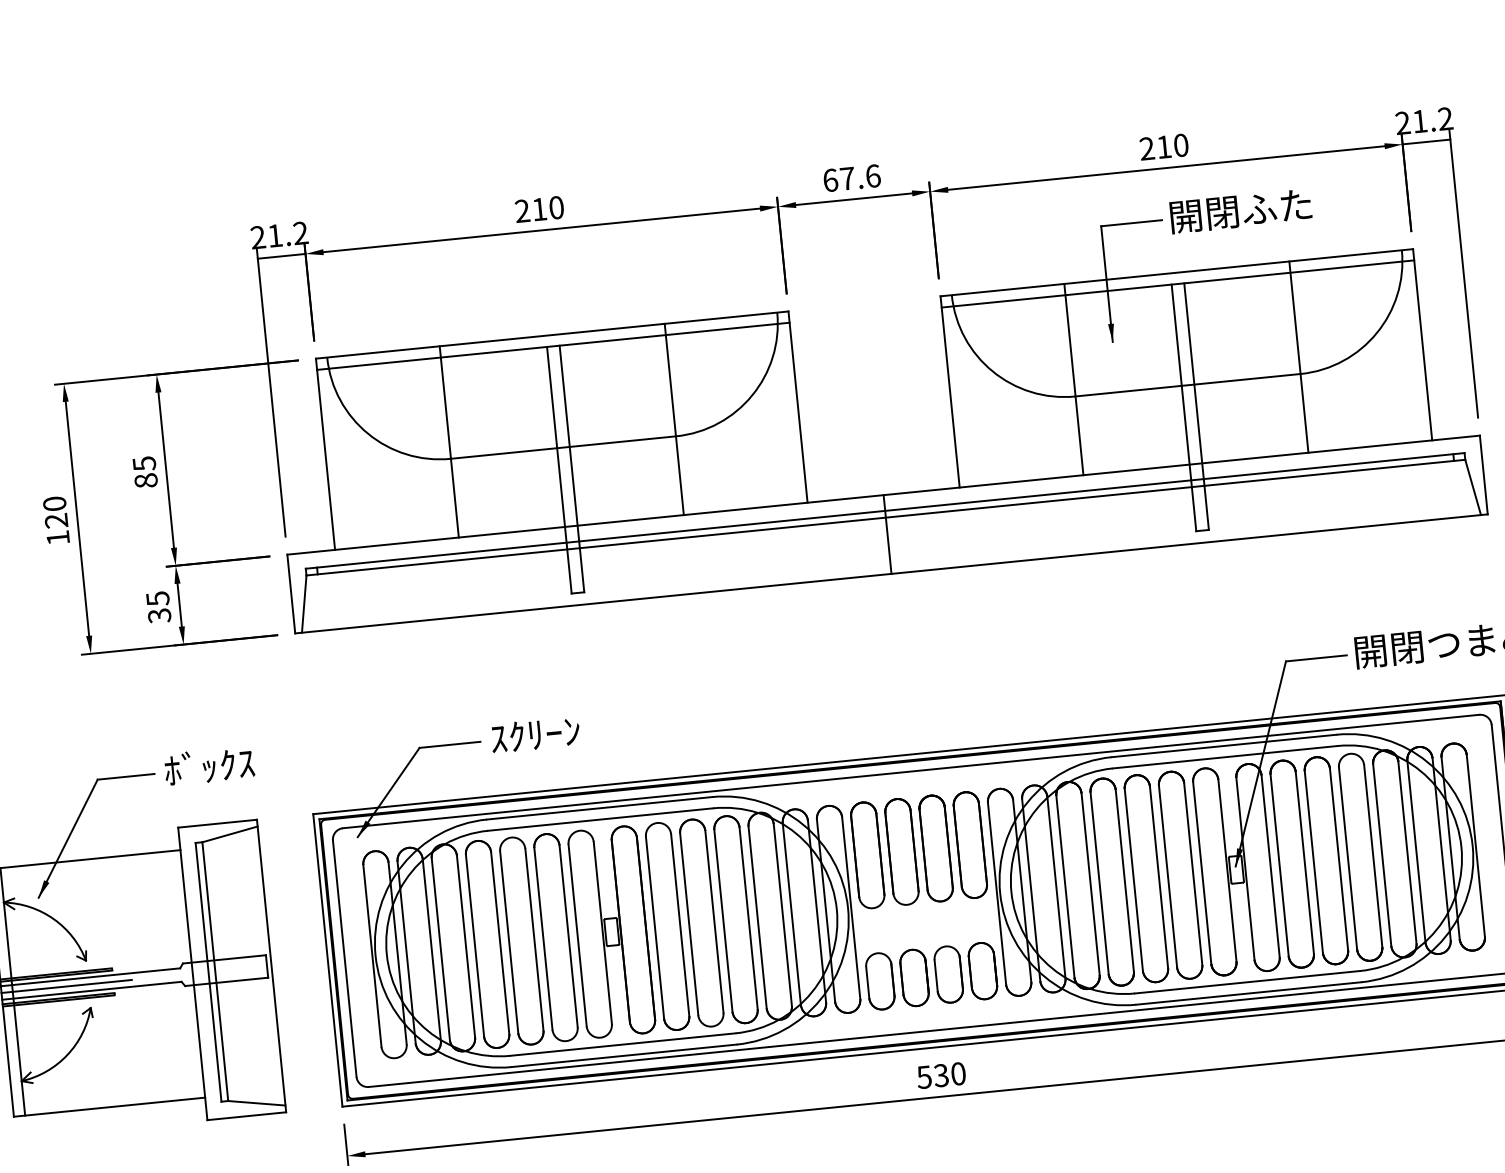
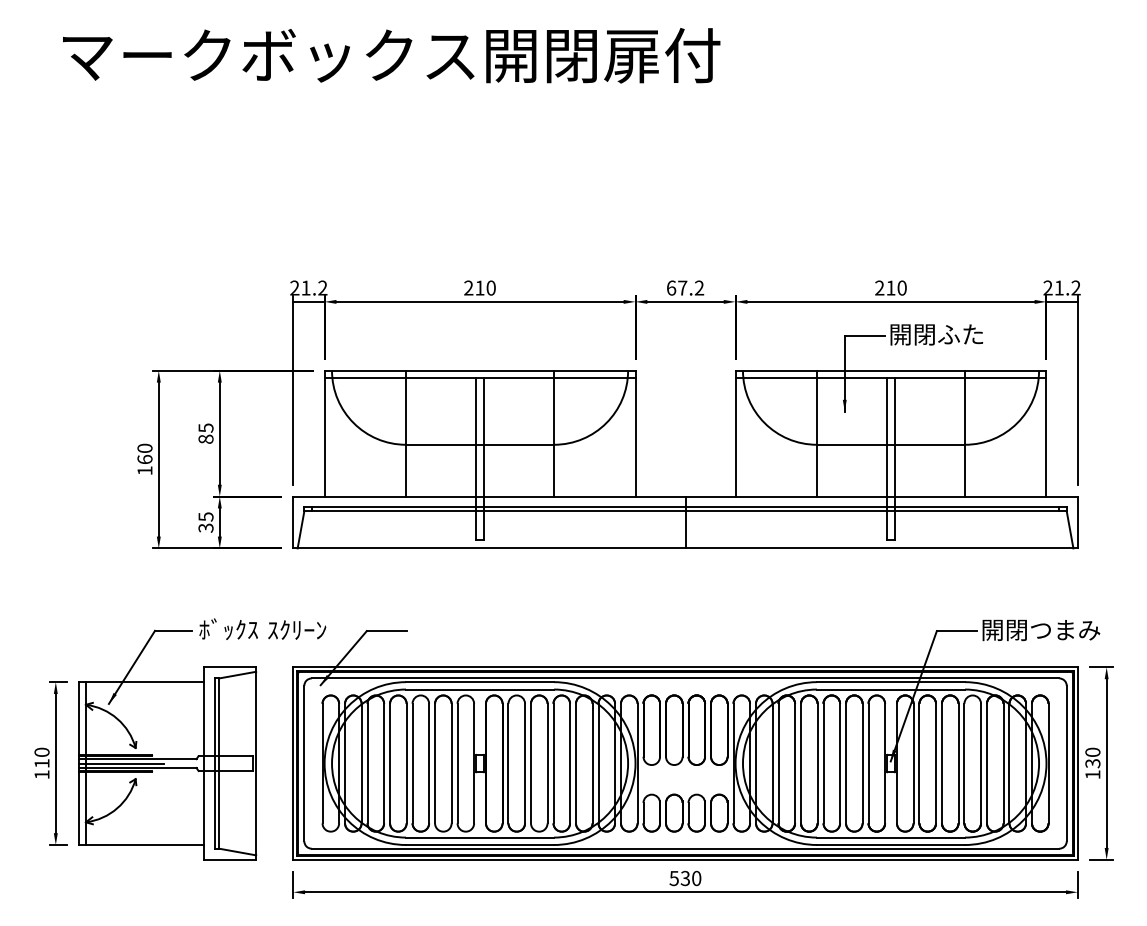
text: (873, 175) -> (699, 287), 67.6 -> 67.2
text: (55, 520) -> (144, 459), 120 -> 160
text: (535, 733) -> (297, 629), moved

